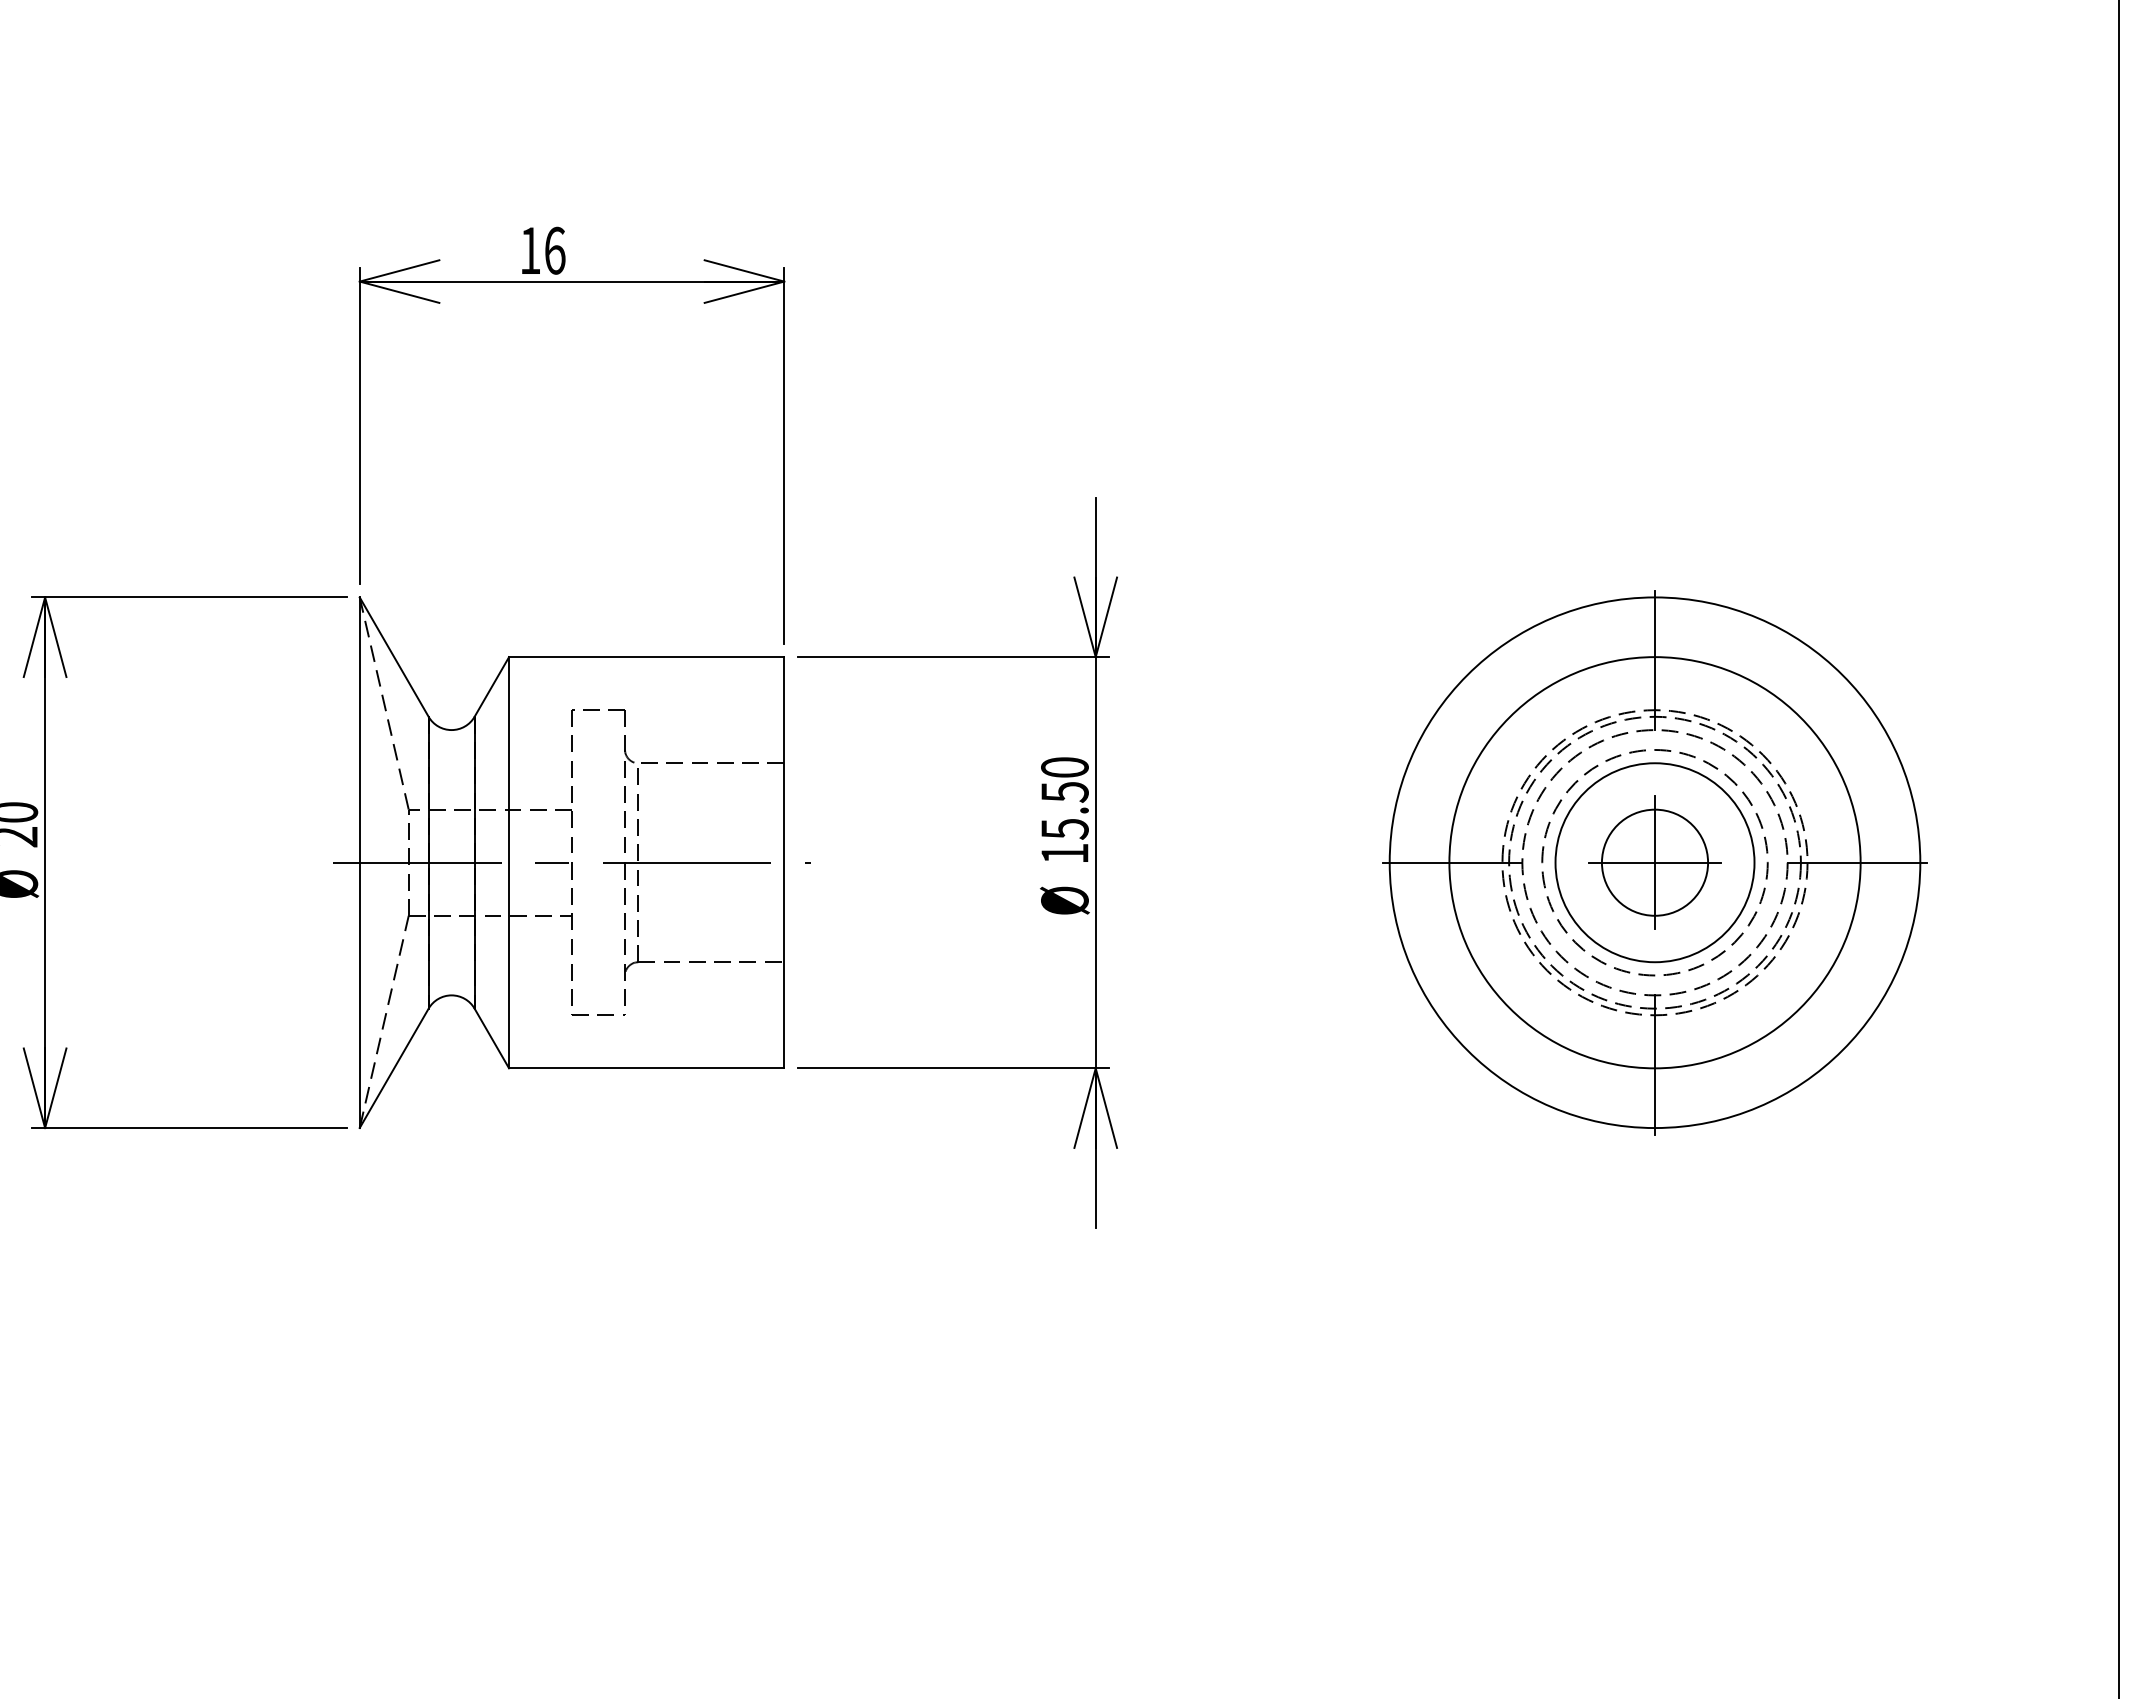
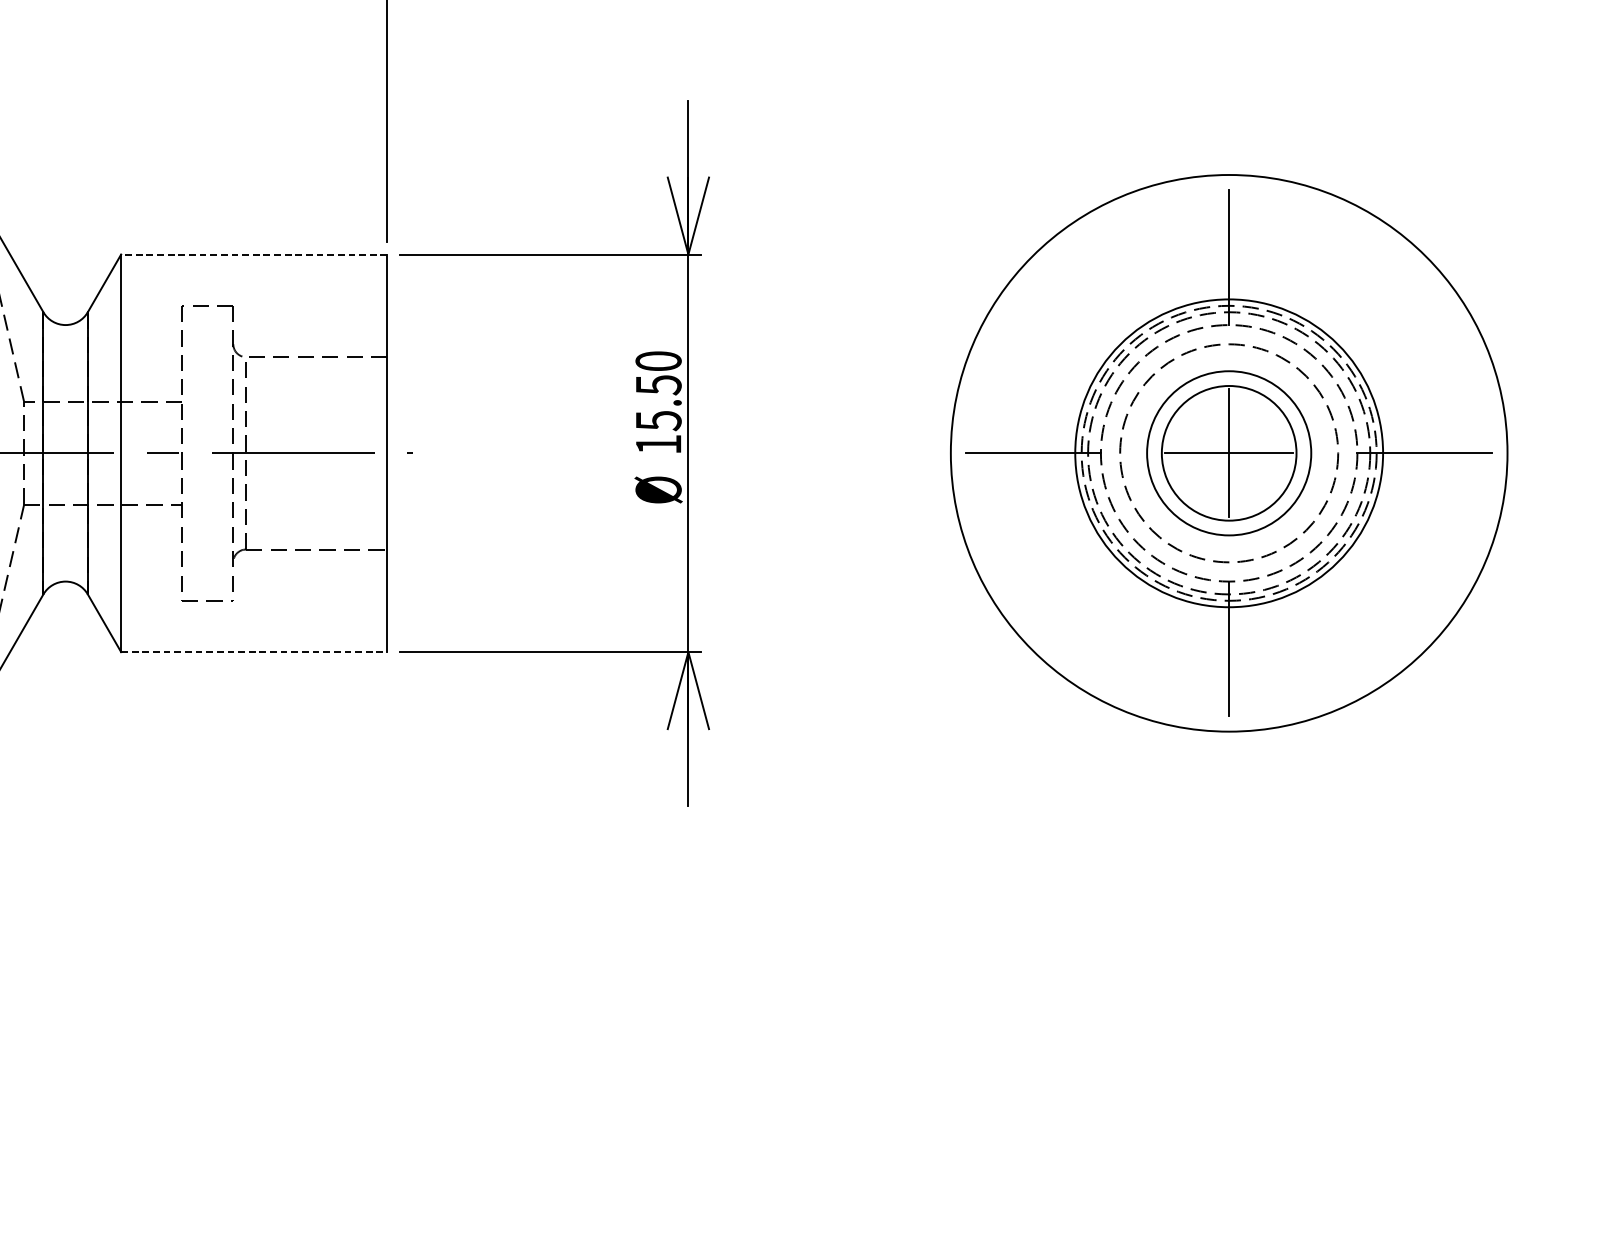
line: (646, 657) -> (254, 254), solid -> dashed
circle: (1654, 862) -> (1228, 453), size x0.6
circle: (1654, 862) -> (1228, 453), size x0.7
circle: (1654, 862) -> (1228, 453), size x1.4
circle: (1654, 862) -> (1228, 453), size x1.6
line: (646, 1068) -> (254, 652), solid -> dashed

